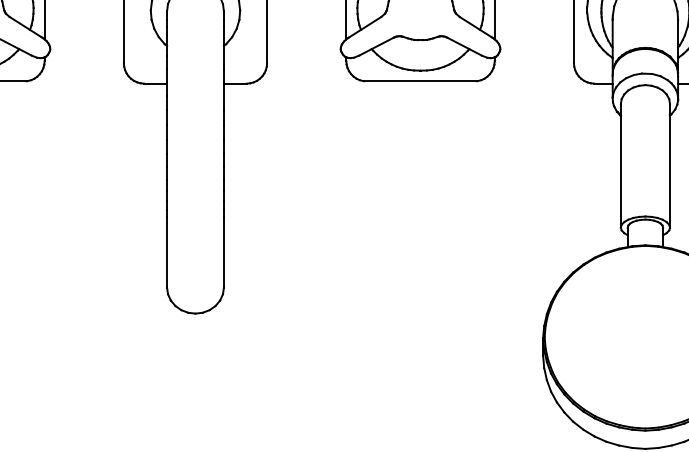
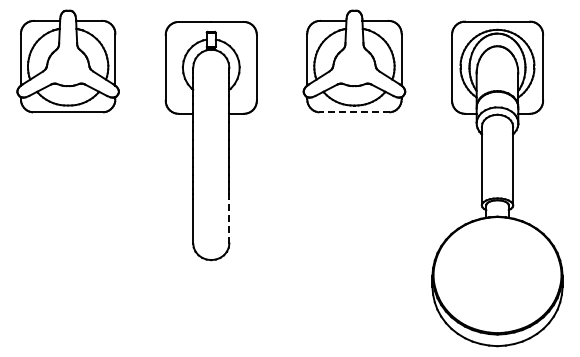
line: (420, 81) -> (354, 112), solid -> dashed
line: (224, 251) -> (229, 220), solid -> dashed

